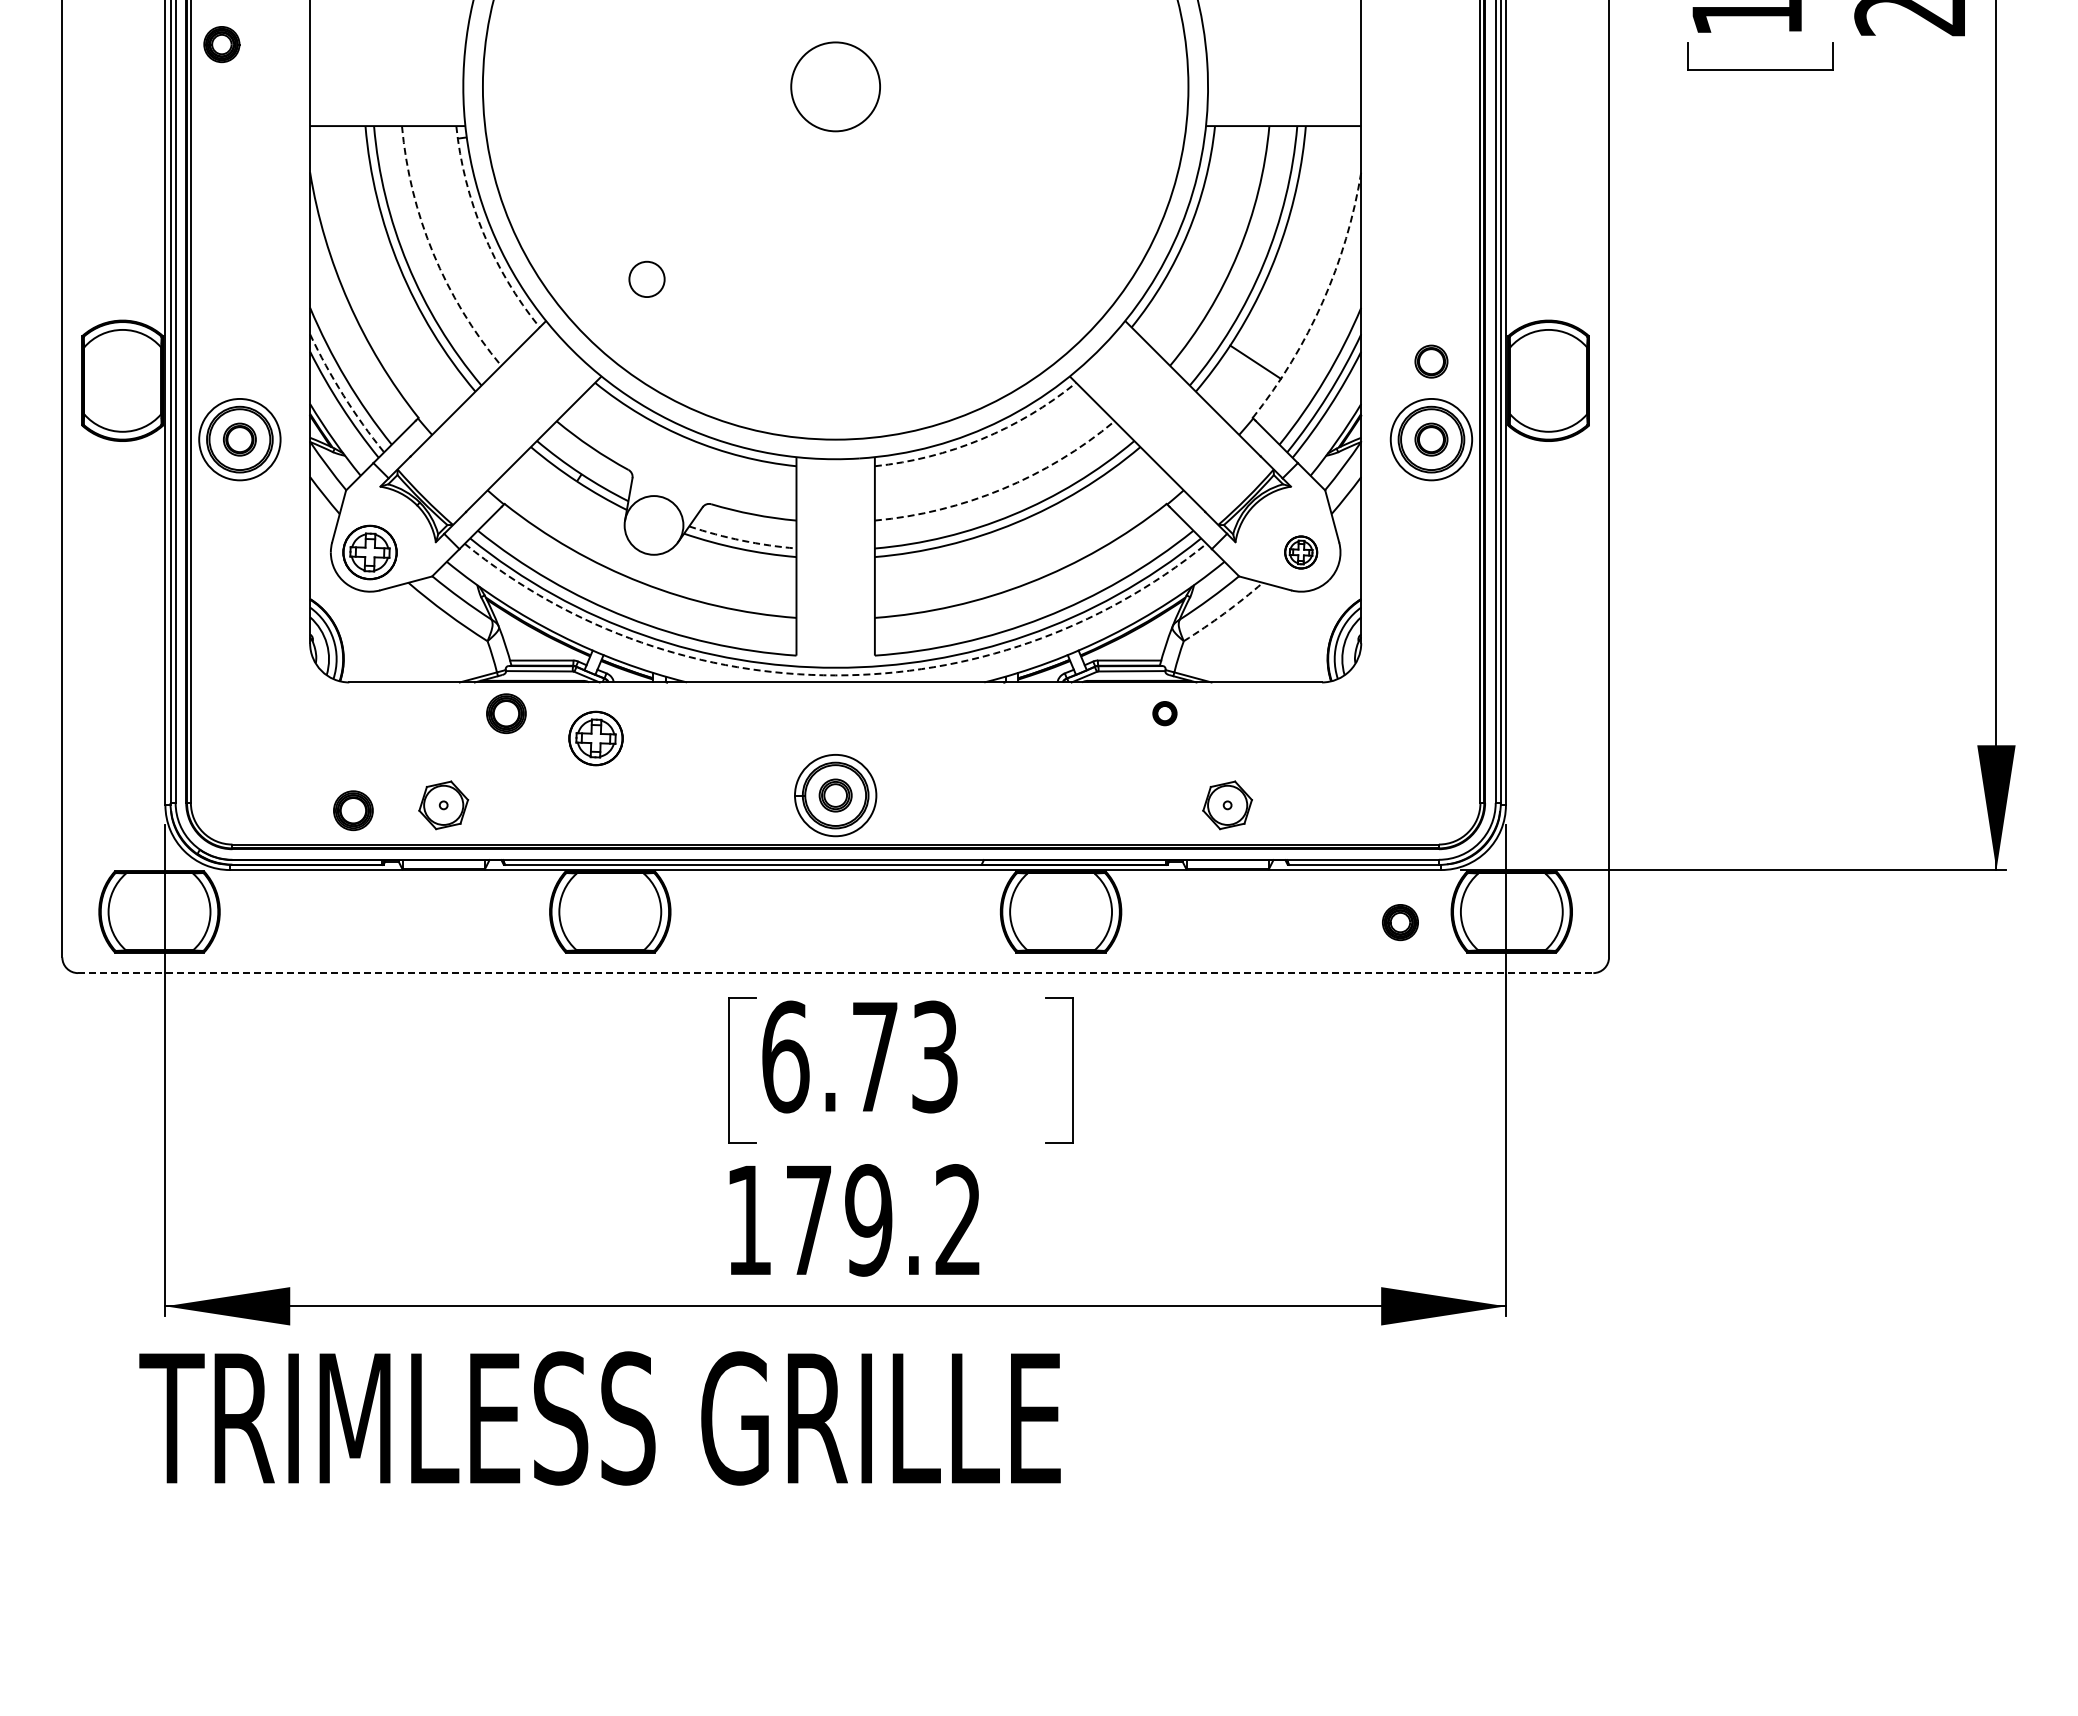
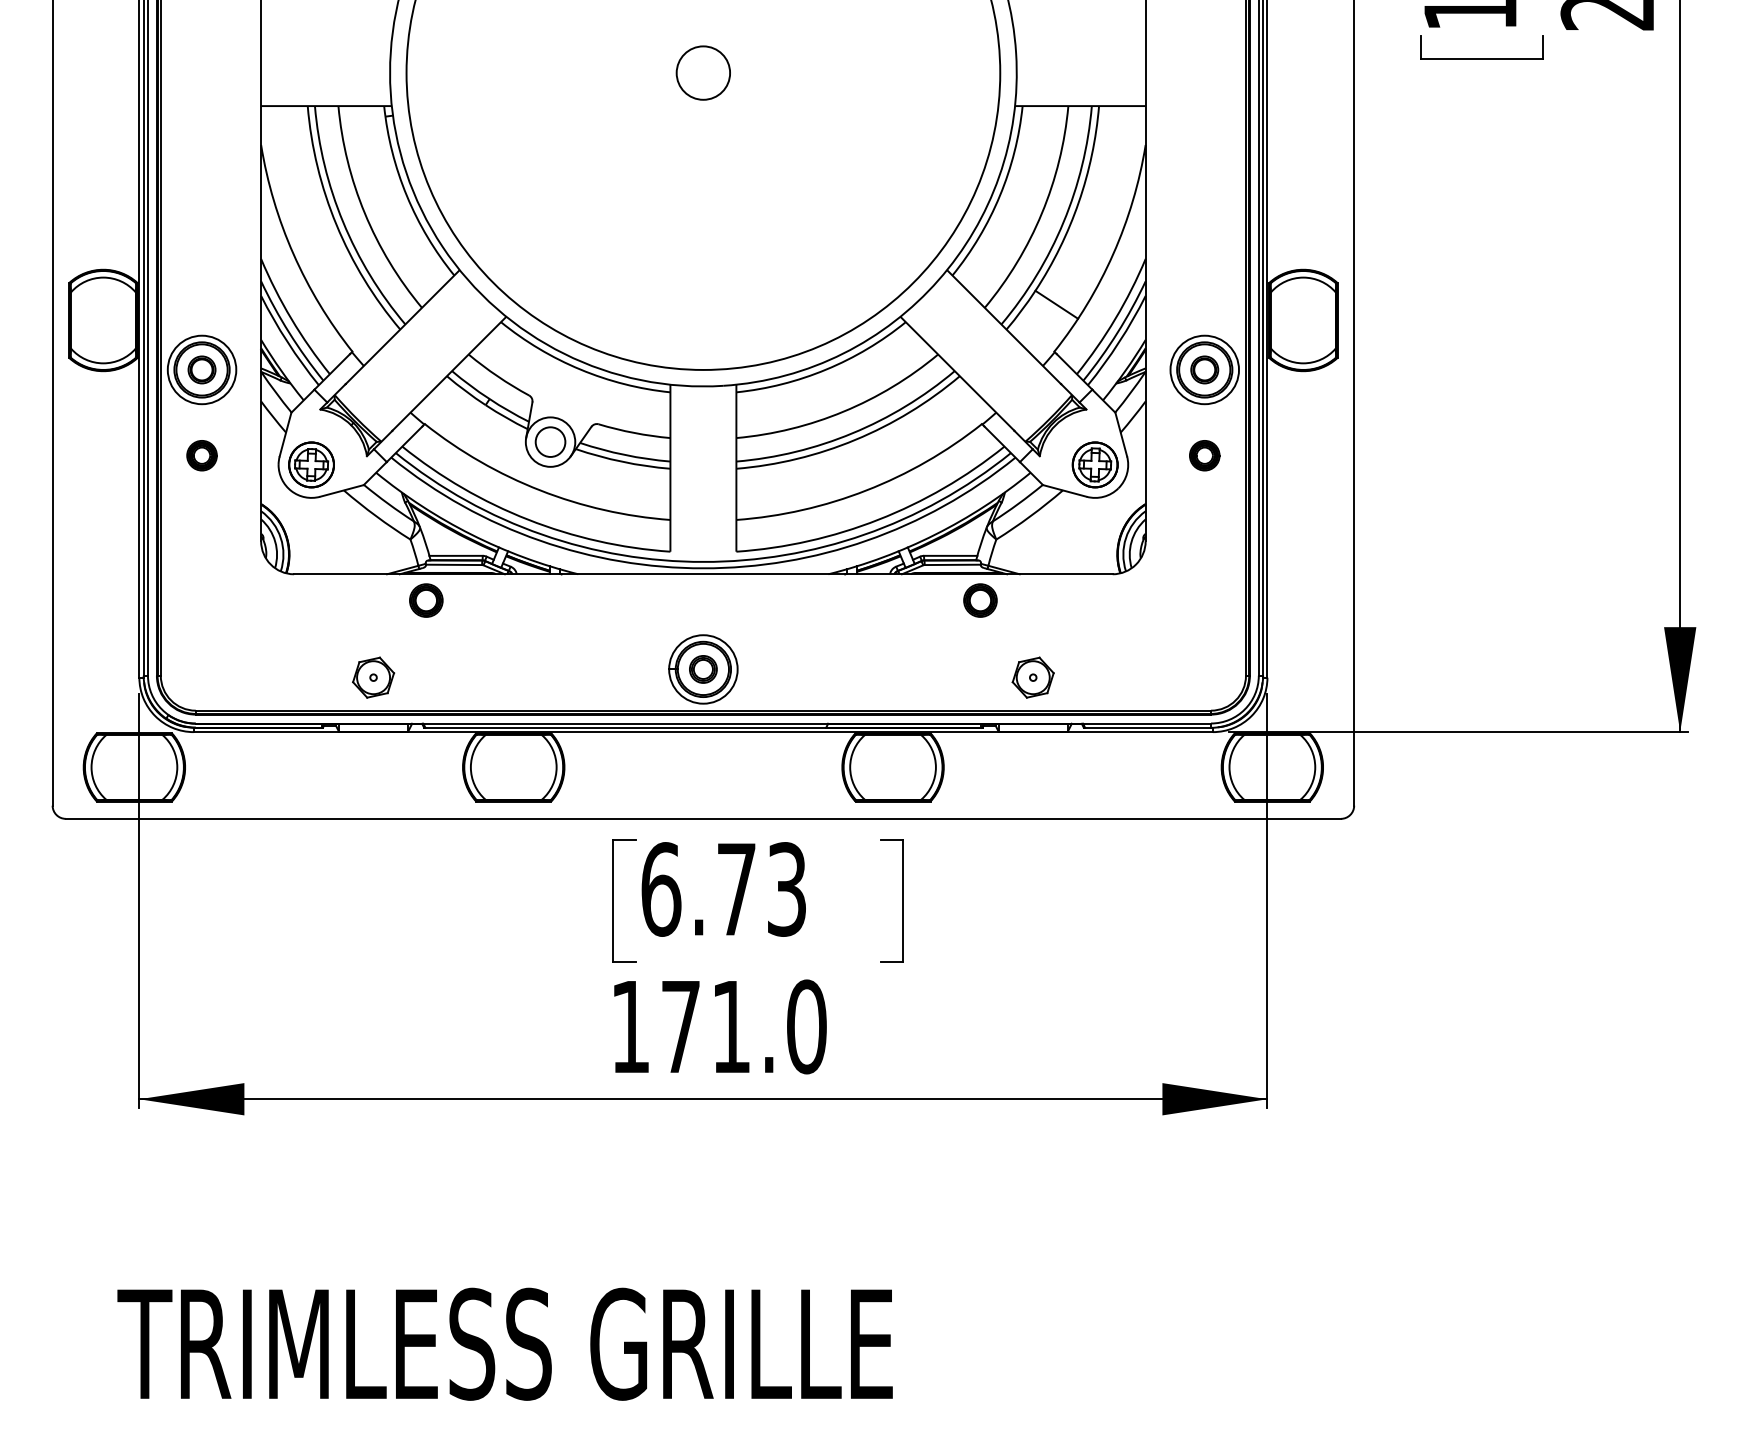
part: (221, 44) -> (201, 455), moved
circle: (835, 86) -> (703, 72), size x0.71
arc: (483, 232) -> (407, 195), dashed -> solid
arc: (433, 253) -> (364, 213), dashed -> solid
circle: (646, 278) -> (550, 441), moved
arc: (1322, 302) -> (1113, 254), dashed -> solid
part: (1431, 361) -> (1204, 304), removed
arc: (343, 395) -> (289, 332), dashed -> solid
arc: (981, 439) -> (826, 369), dashed -> solid
arc: (1002, 489) -> (843, 411), dashed -> solid
arc: (742, 540) -> (624, 454), dashed -> solid
part: (1300, 552) -> (1094, 464), size x1.67
arc: (1224, 613) -> (1030, 516), dashed -> solid
arc: (835, 675) -> (703, 568), dashed -> solid
part: (1164, 713) -> (980, 600), size x1.67
part: (595, 738) -> (501, 621), removed
part: (353, 810) -> (297, 682), removed
part: (1400, 922) -> (1204, 455), moved
line: (835, 973) -> (703, 819), dashed -> solid
text: (913, 1220) -> (768, 1027), 179.2 -> 171.0
text: (599, 1418) -> (504, 1344), moved

